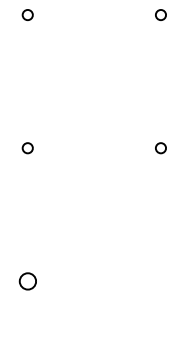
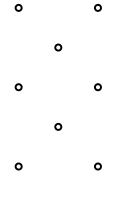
circle: (94, 81) -> (58, 47), added
circle: (94, 214) -> (58, 126), added
circle: (27, 281) -> (18, 166), size x0.62
circle: (160, 281) -> (97, 166), added

